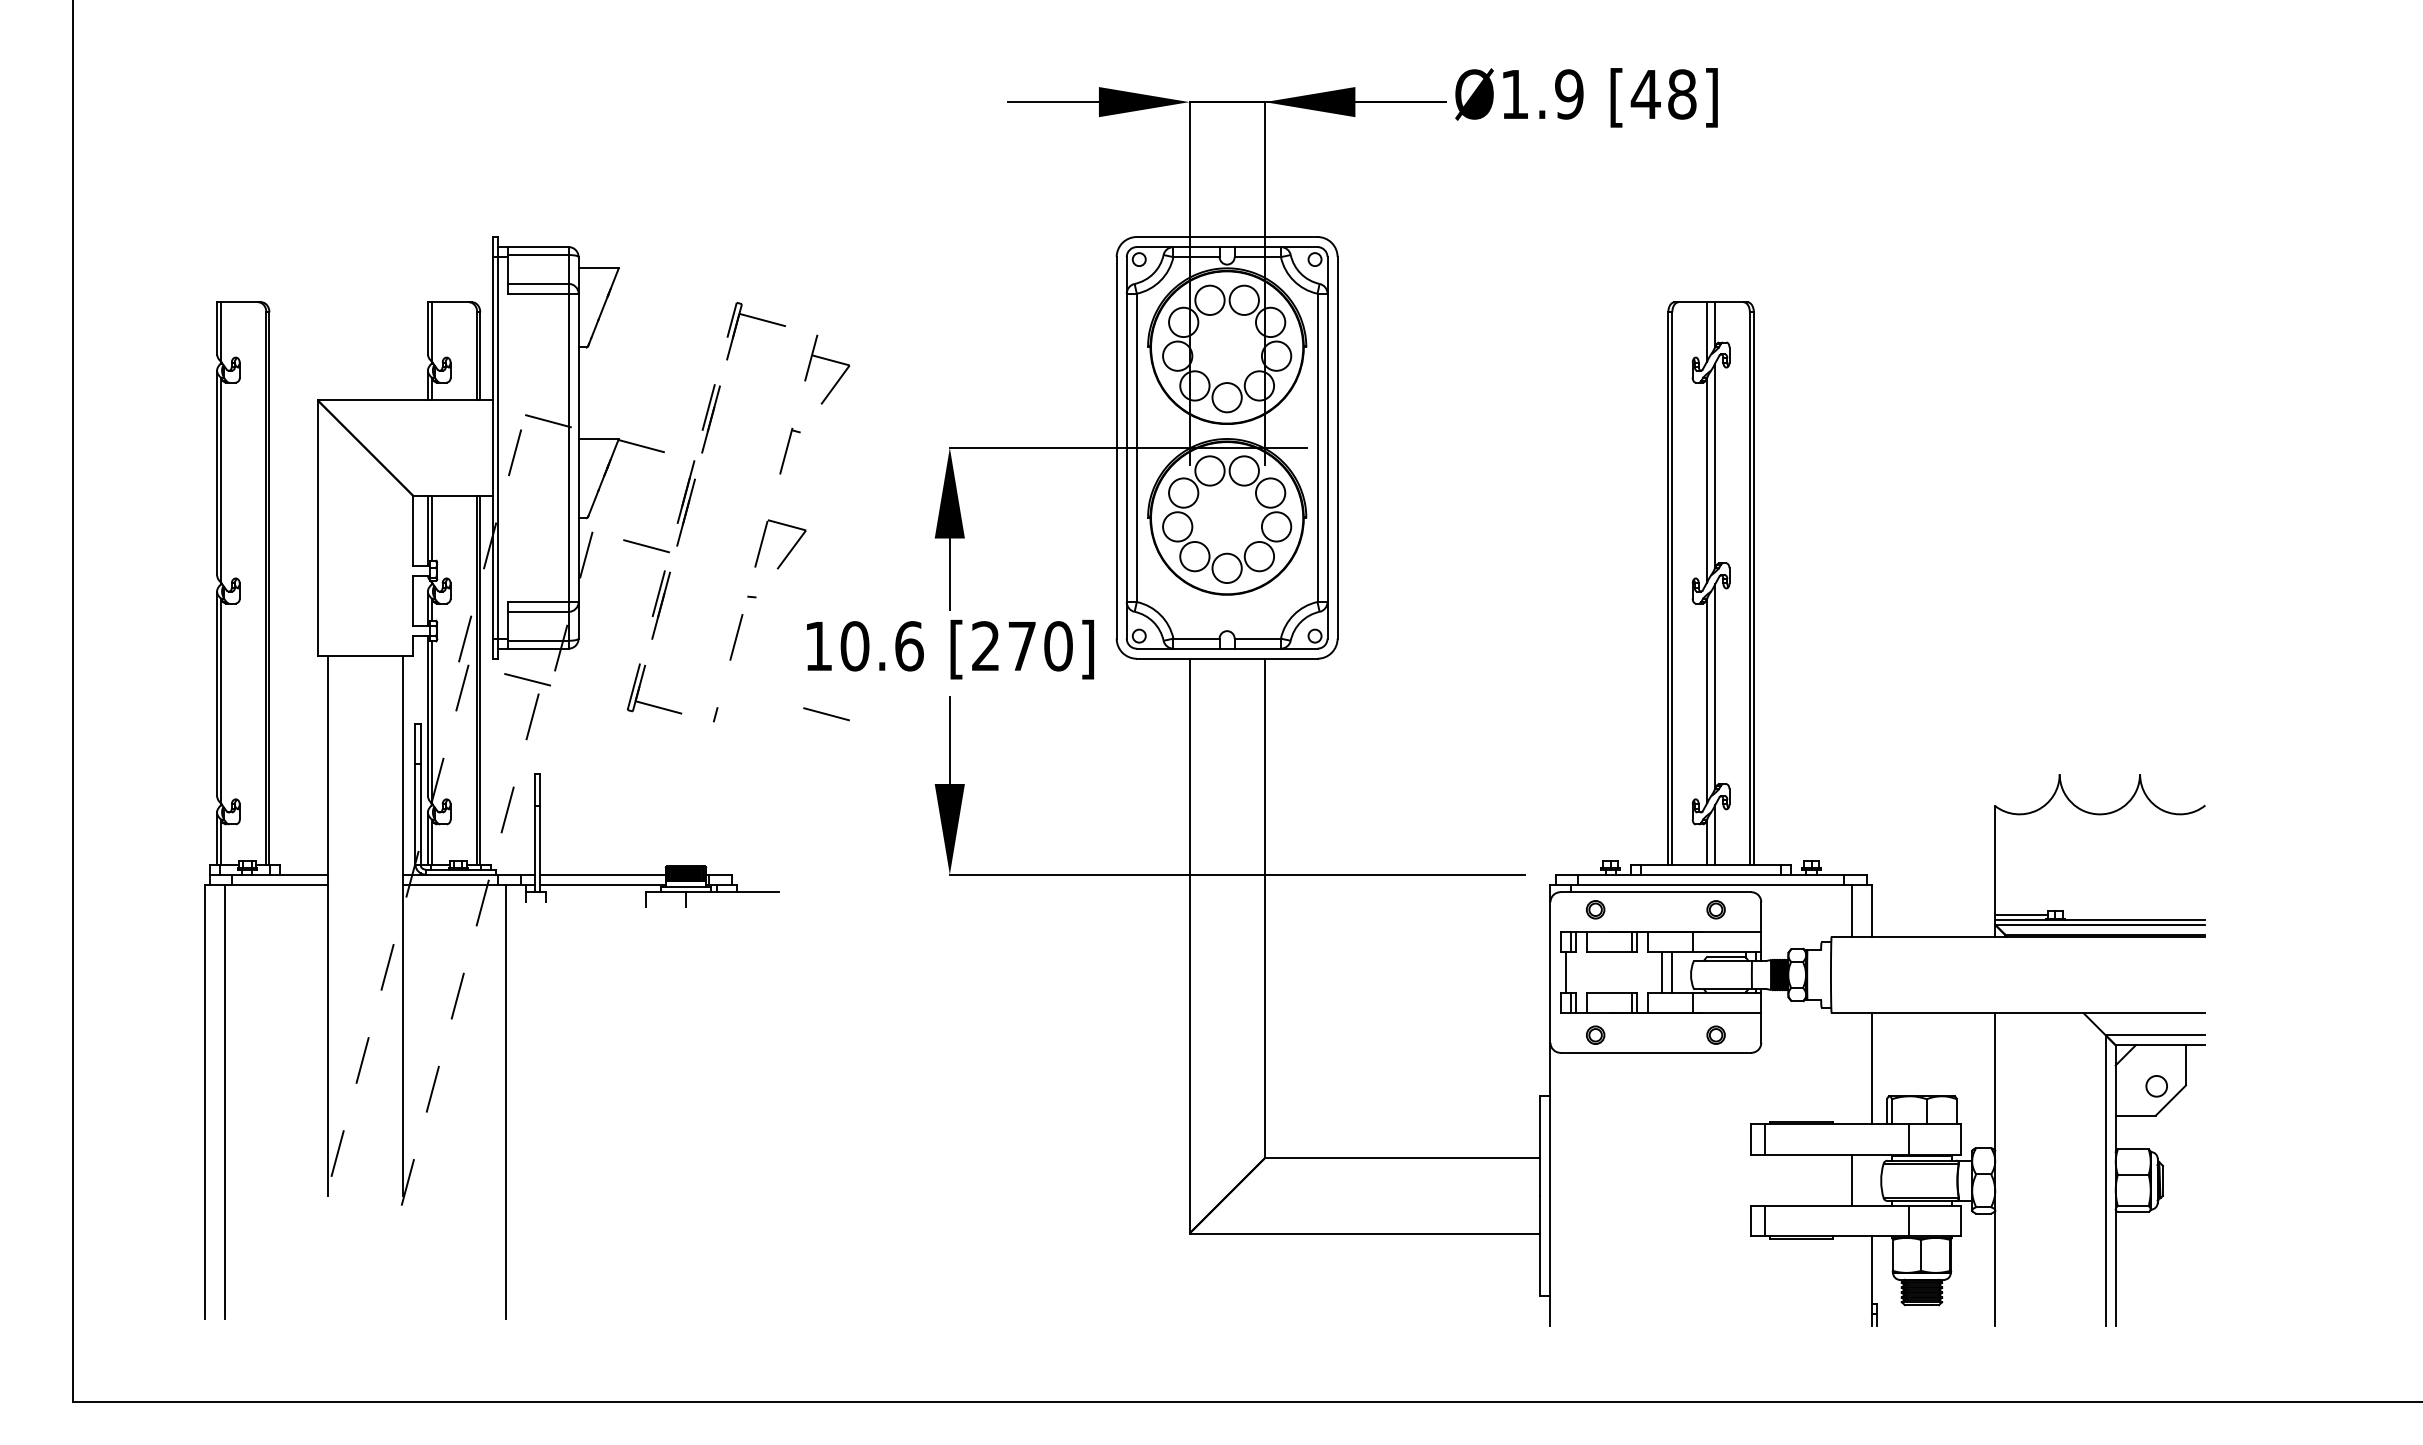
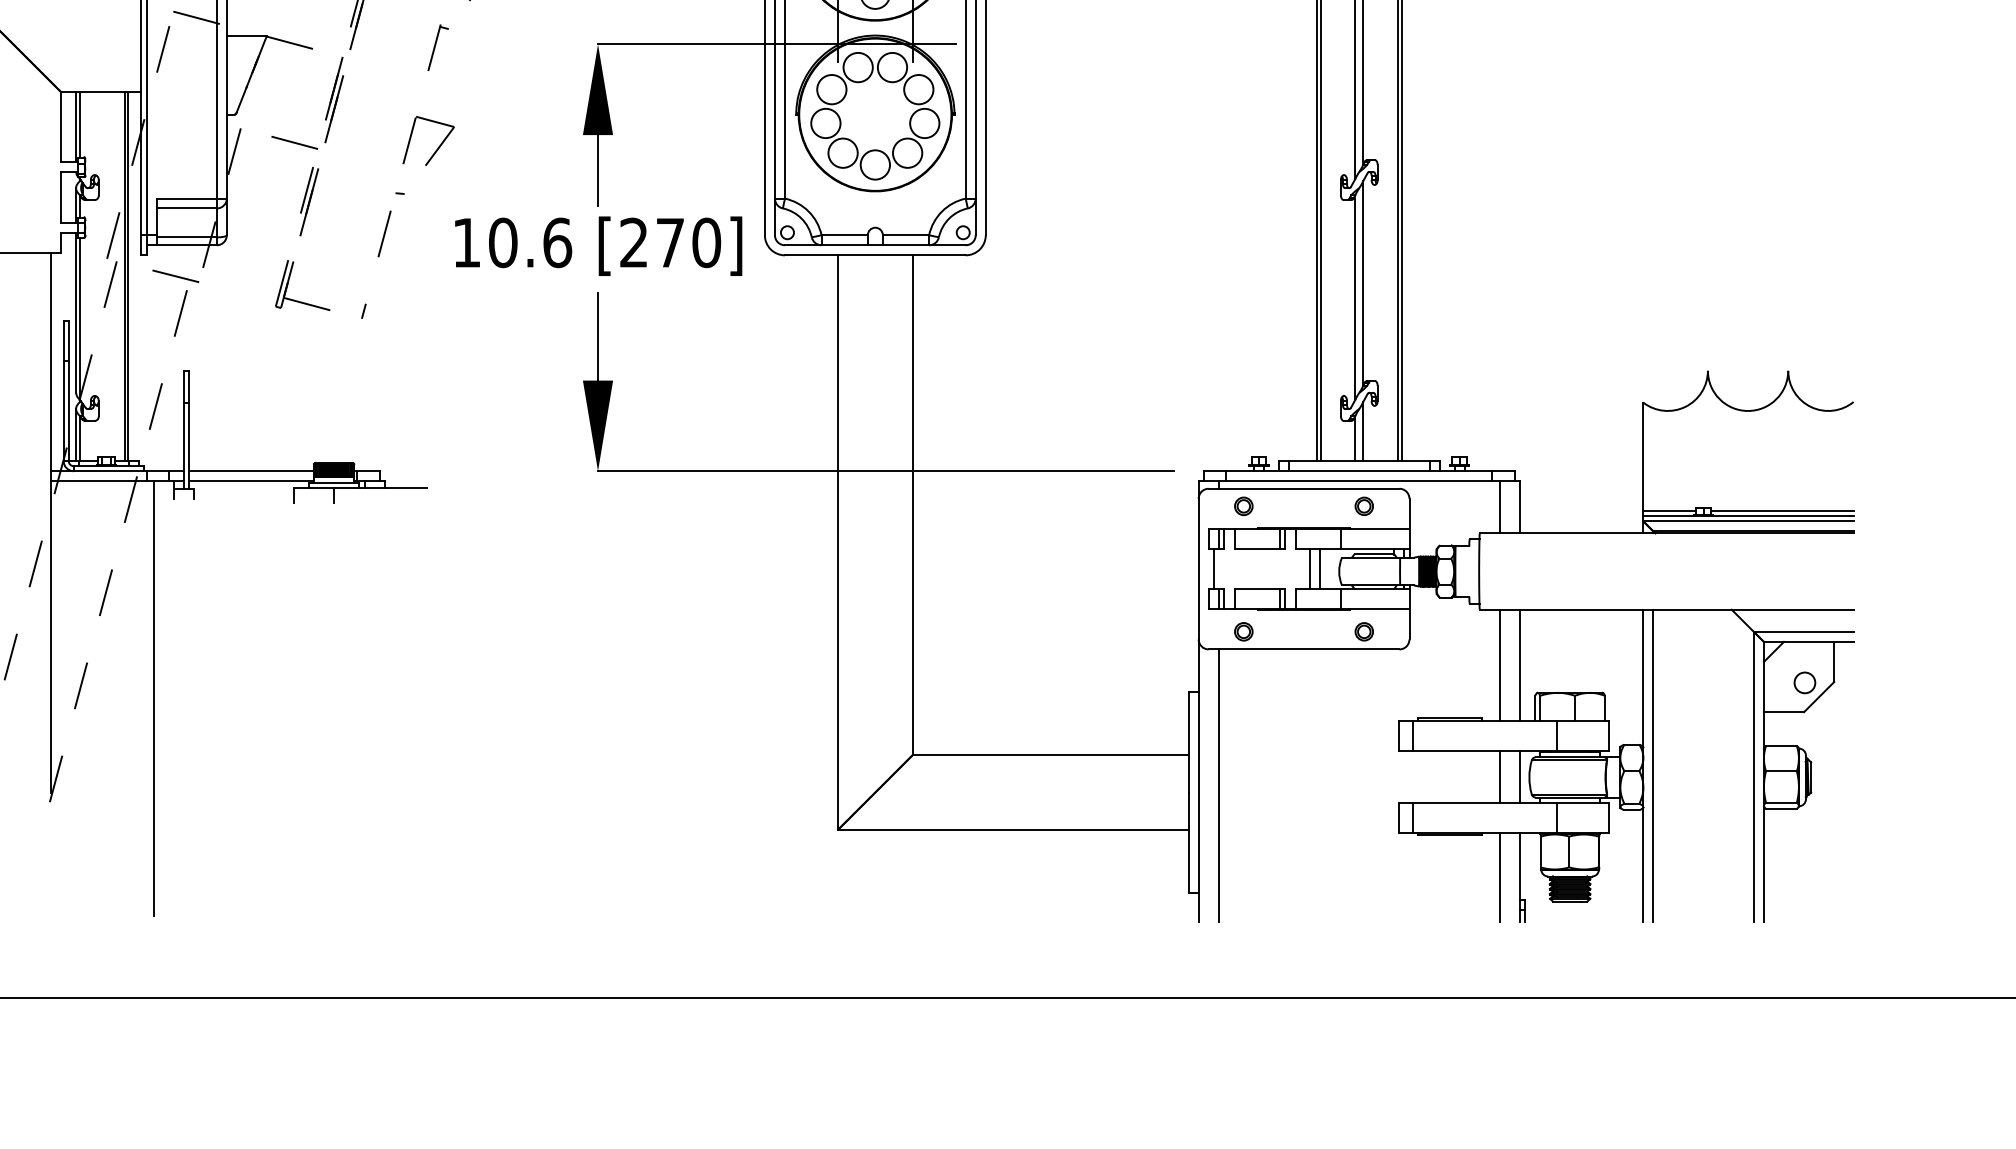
line: (826, 714) -> (474, 311), removed
line: (2133, 914) -> (1781, 511), added
line: (1851, 1068) -> (1499, 665), added
line: (2005, 1169) -> (1653, 766), added
line: (1871, 1179) -> (1519, 776), added
line: (1570, 1188) -> (1218, 785), added
line: (1851, 1280) -> (1499, 877), added

